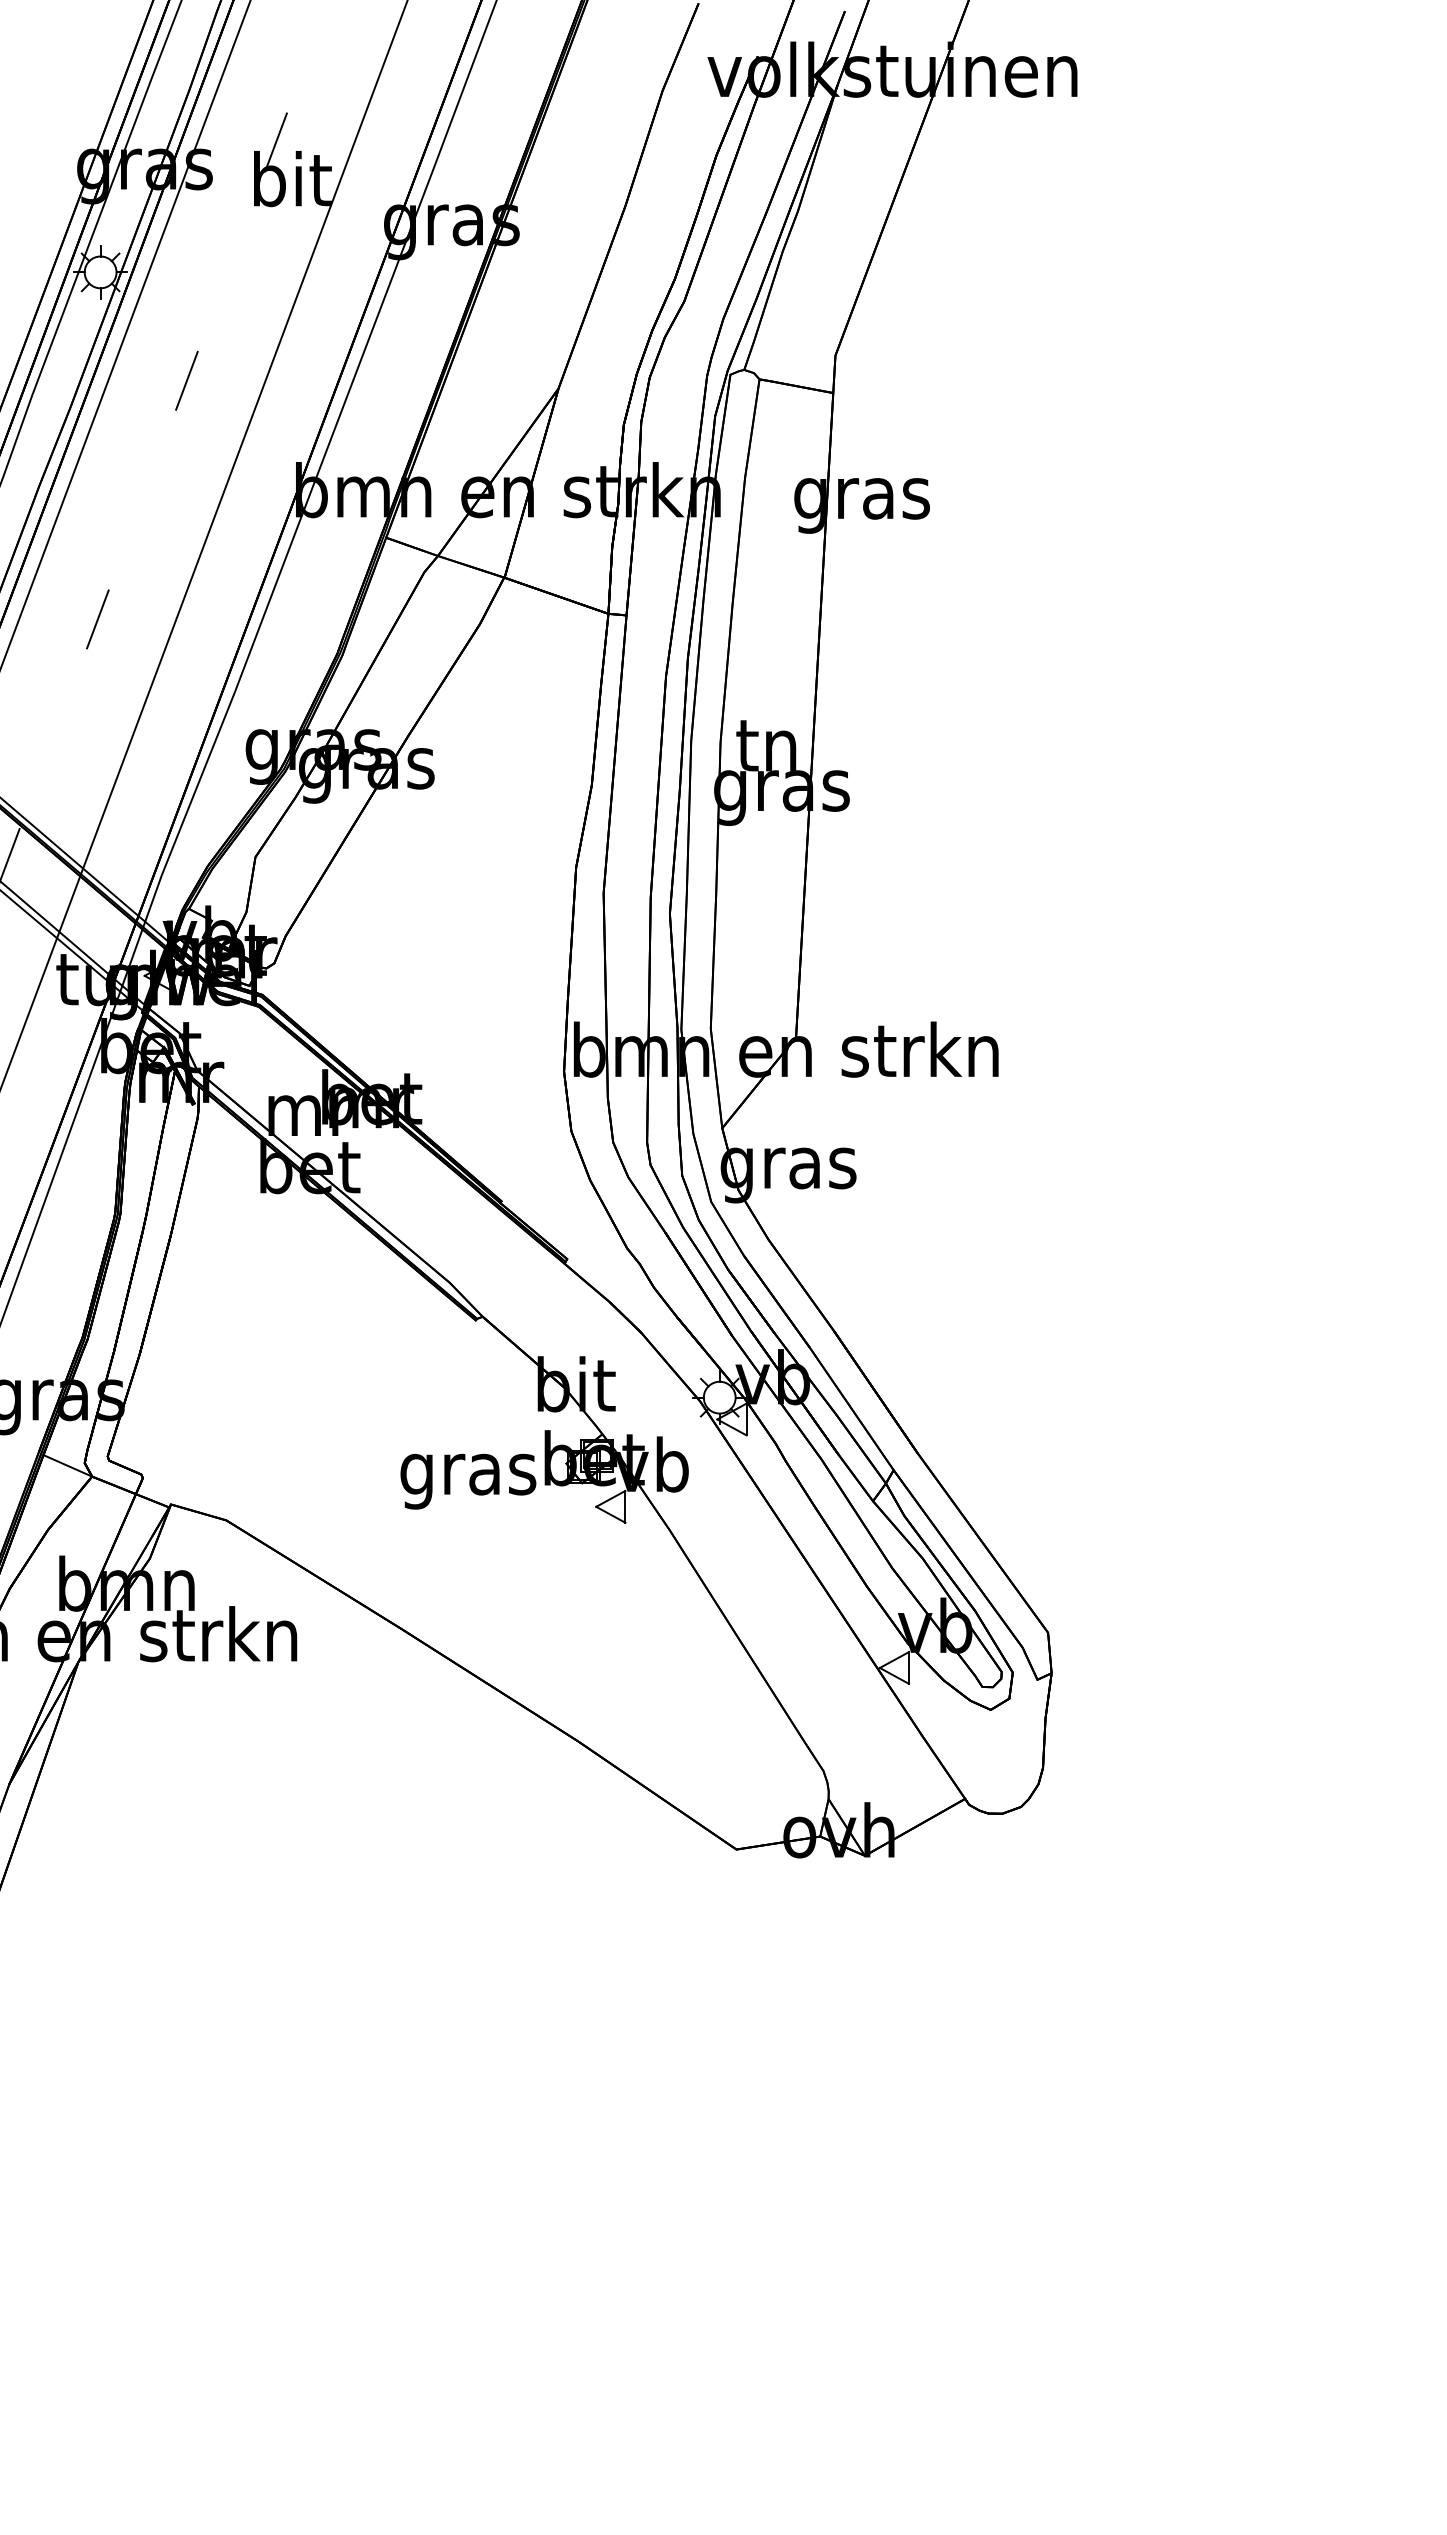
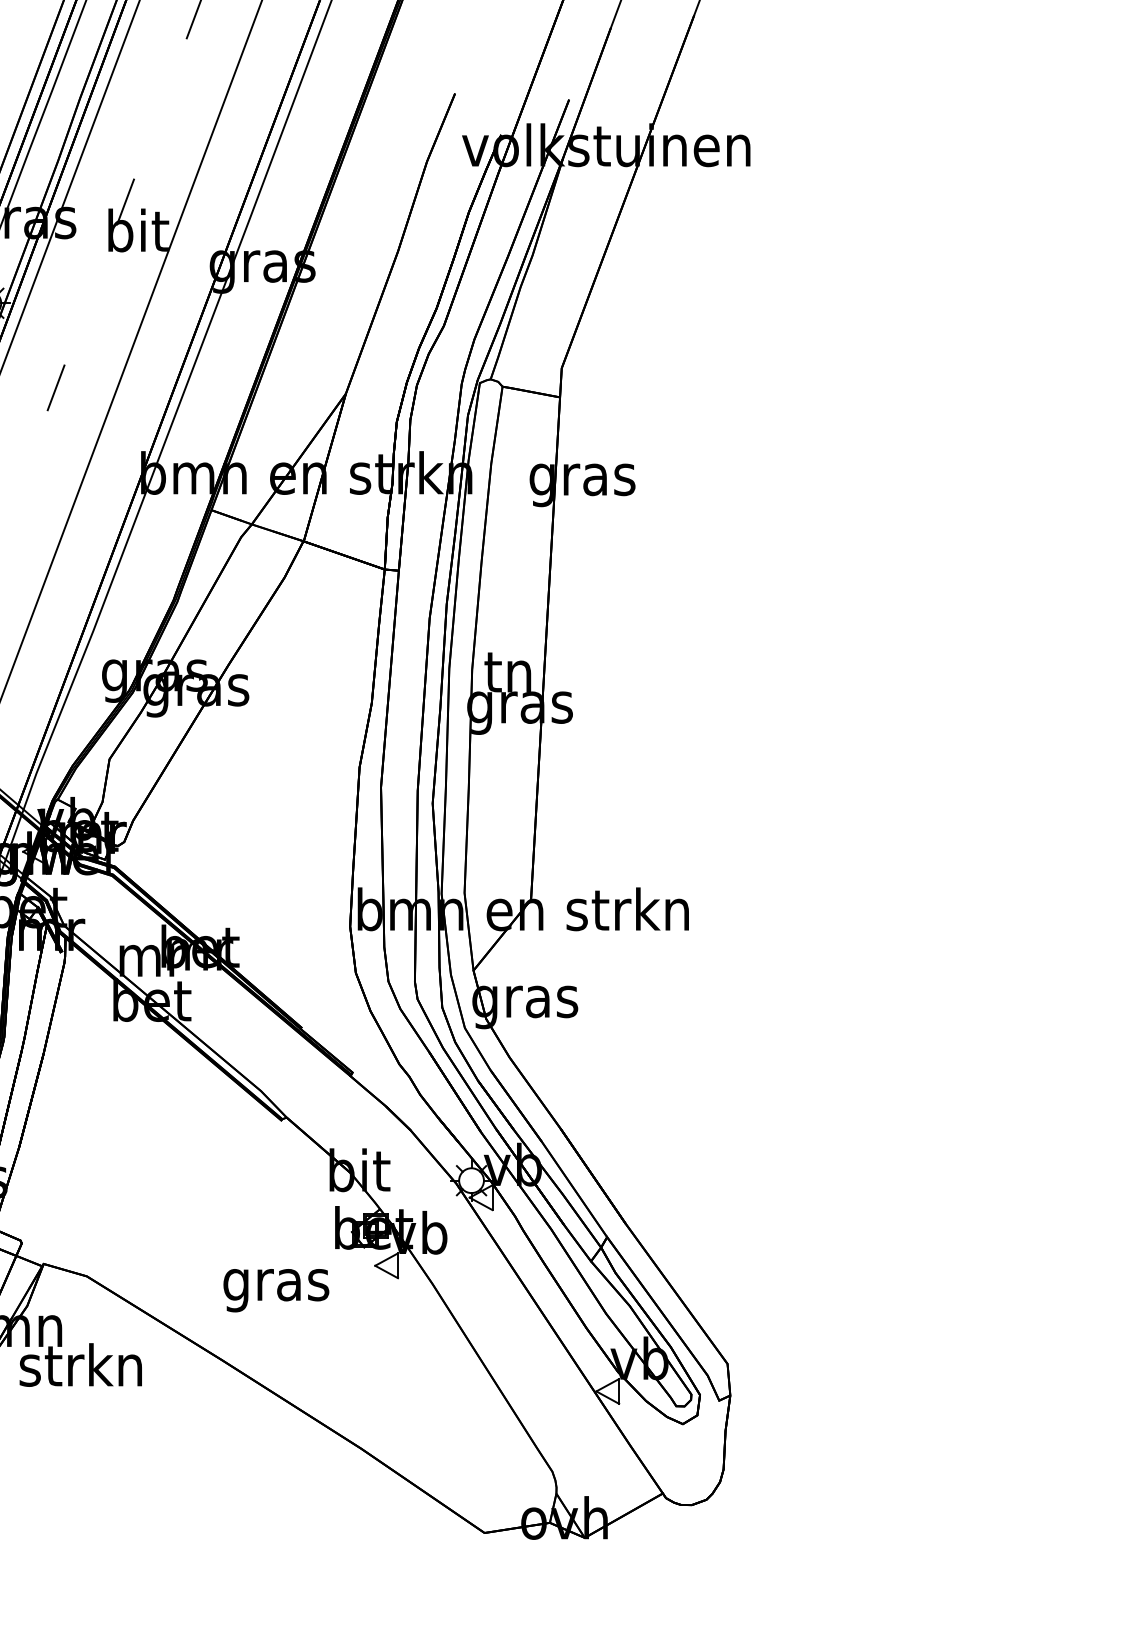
text: (468, 1481) -> (276, 1290), moved

